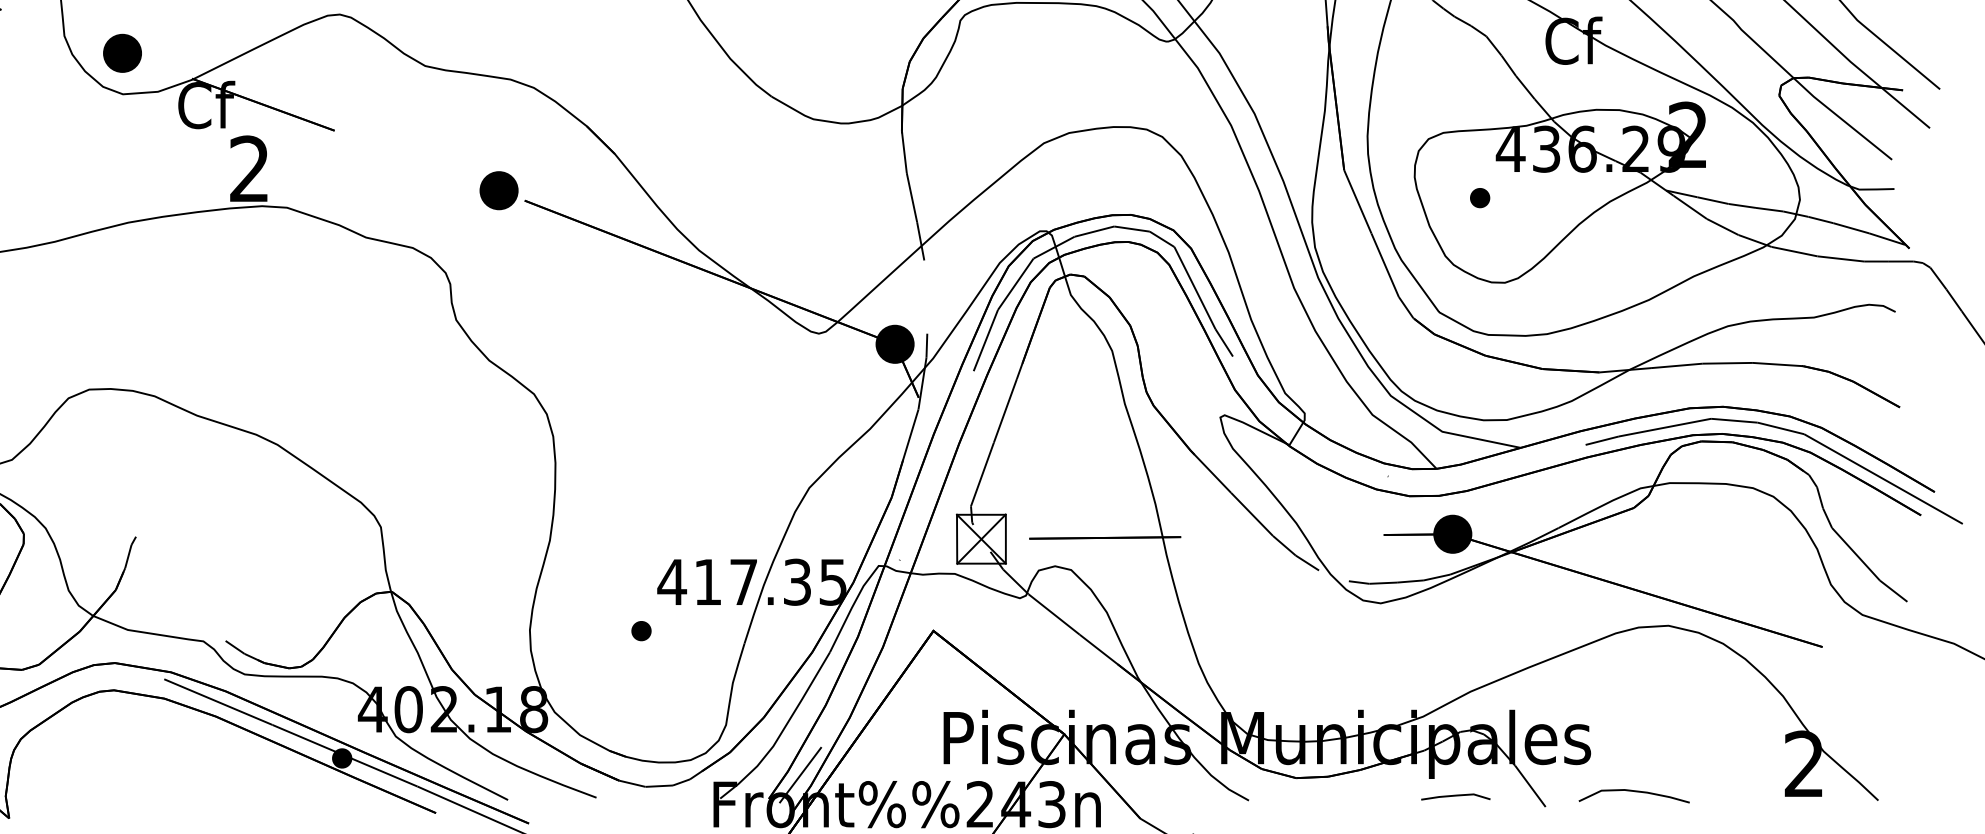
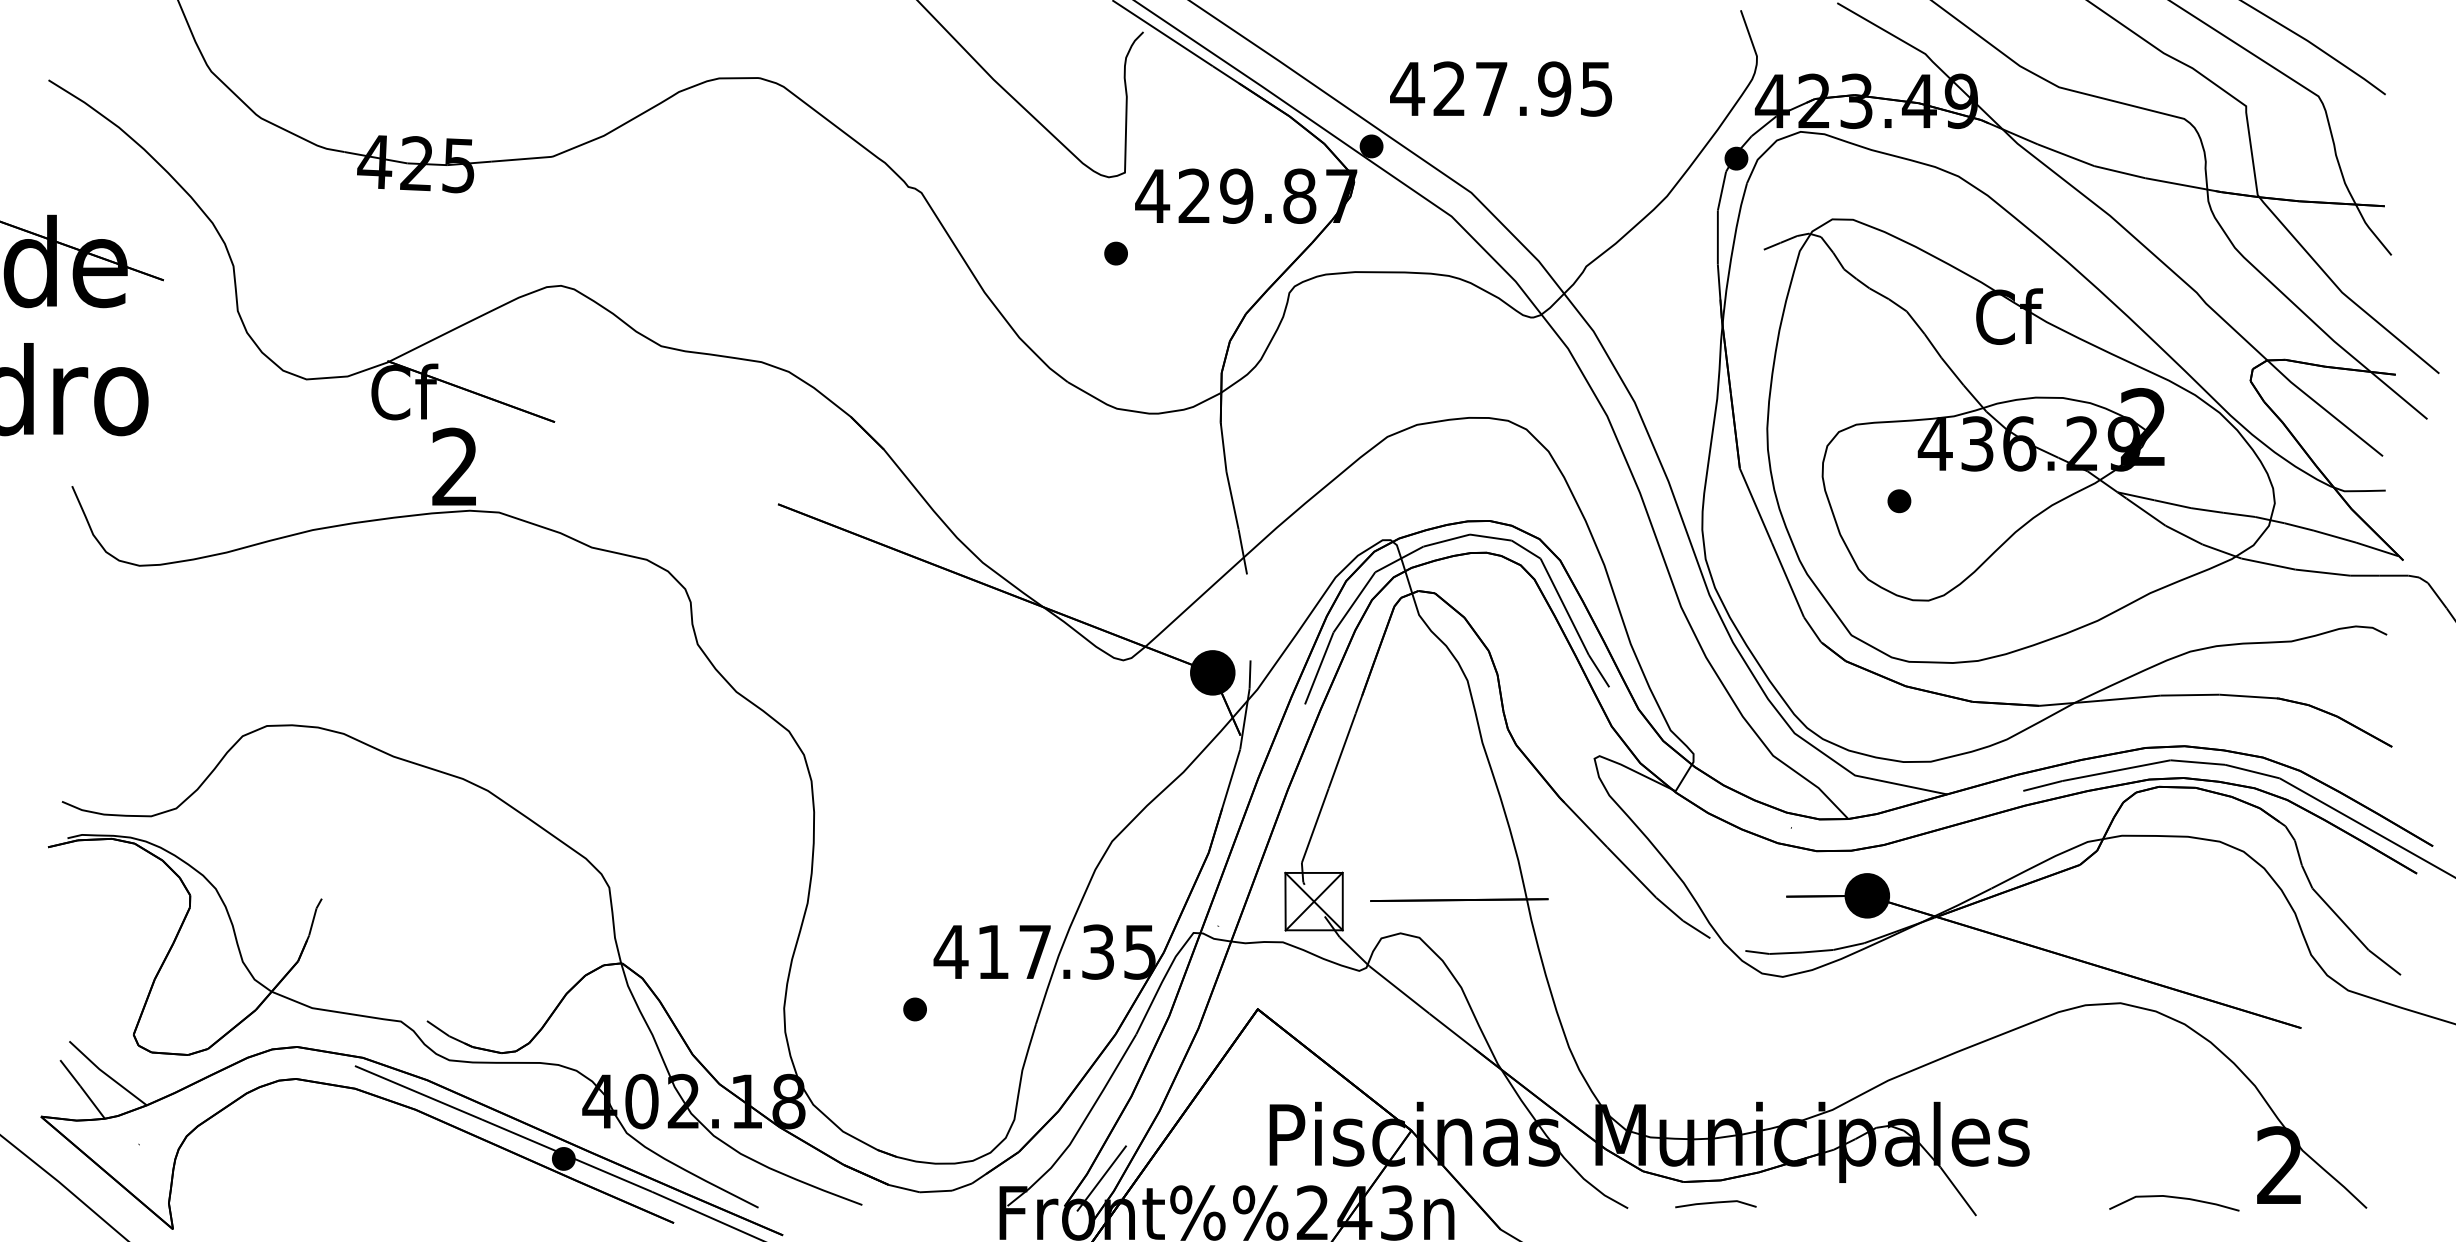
part: (122, 53) -> (305, 331), removed
part: (498, 190) -> (747, 492), removed
curve: (1634, 792) -> (2174, 1198), moved
line: (1455, 796) -> (1715, 1203), moved

